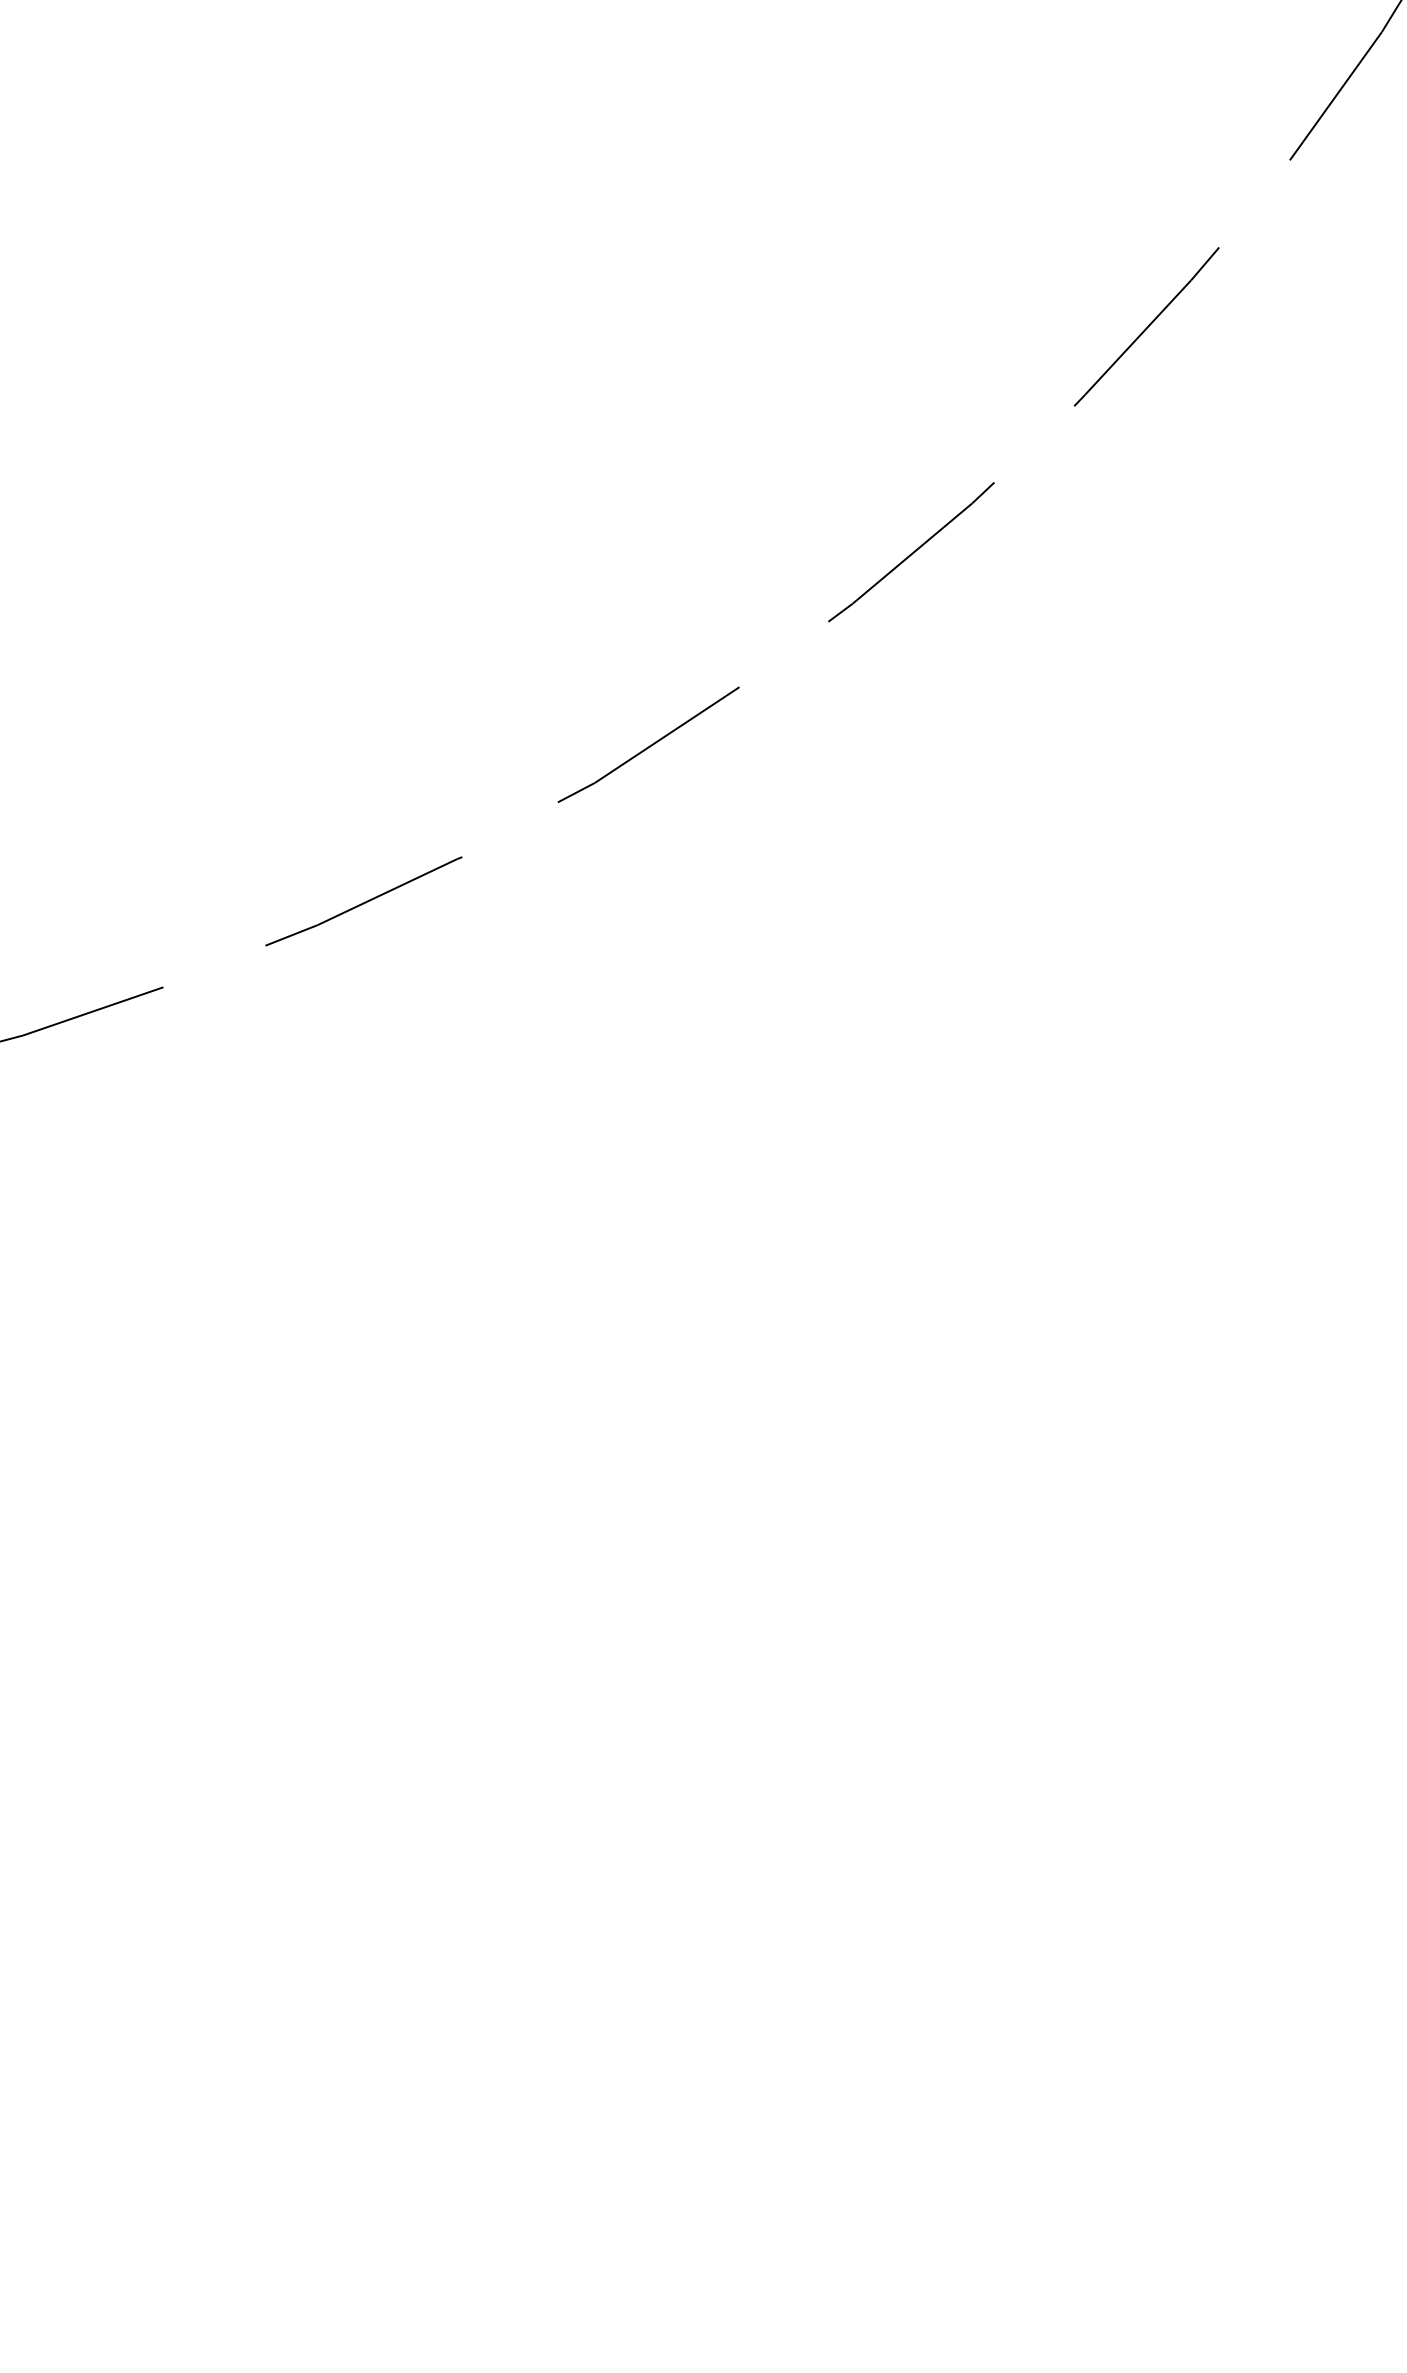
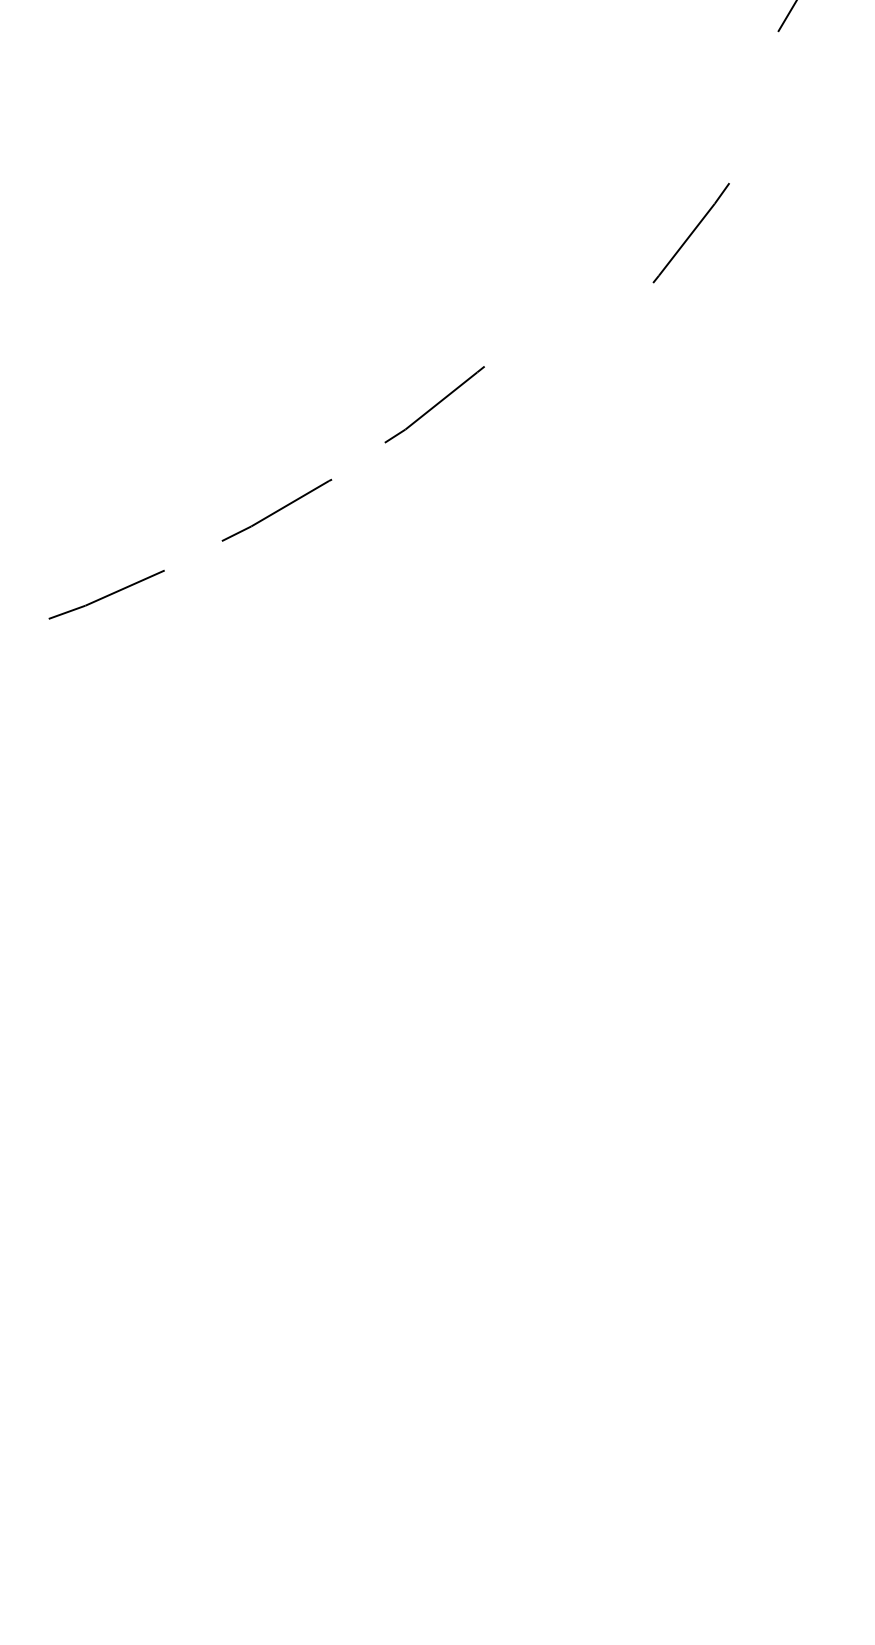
line: (1147, 325) -> (691, 232), moved
line: (910, 552) -> (577, 279), removed

